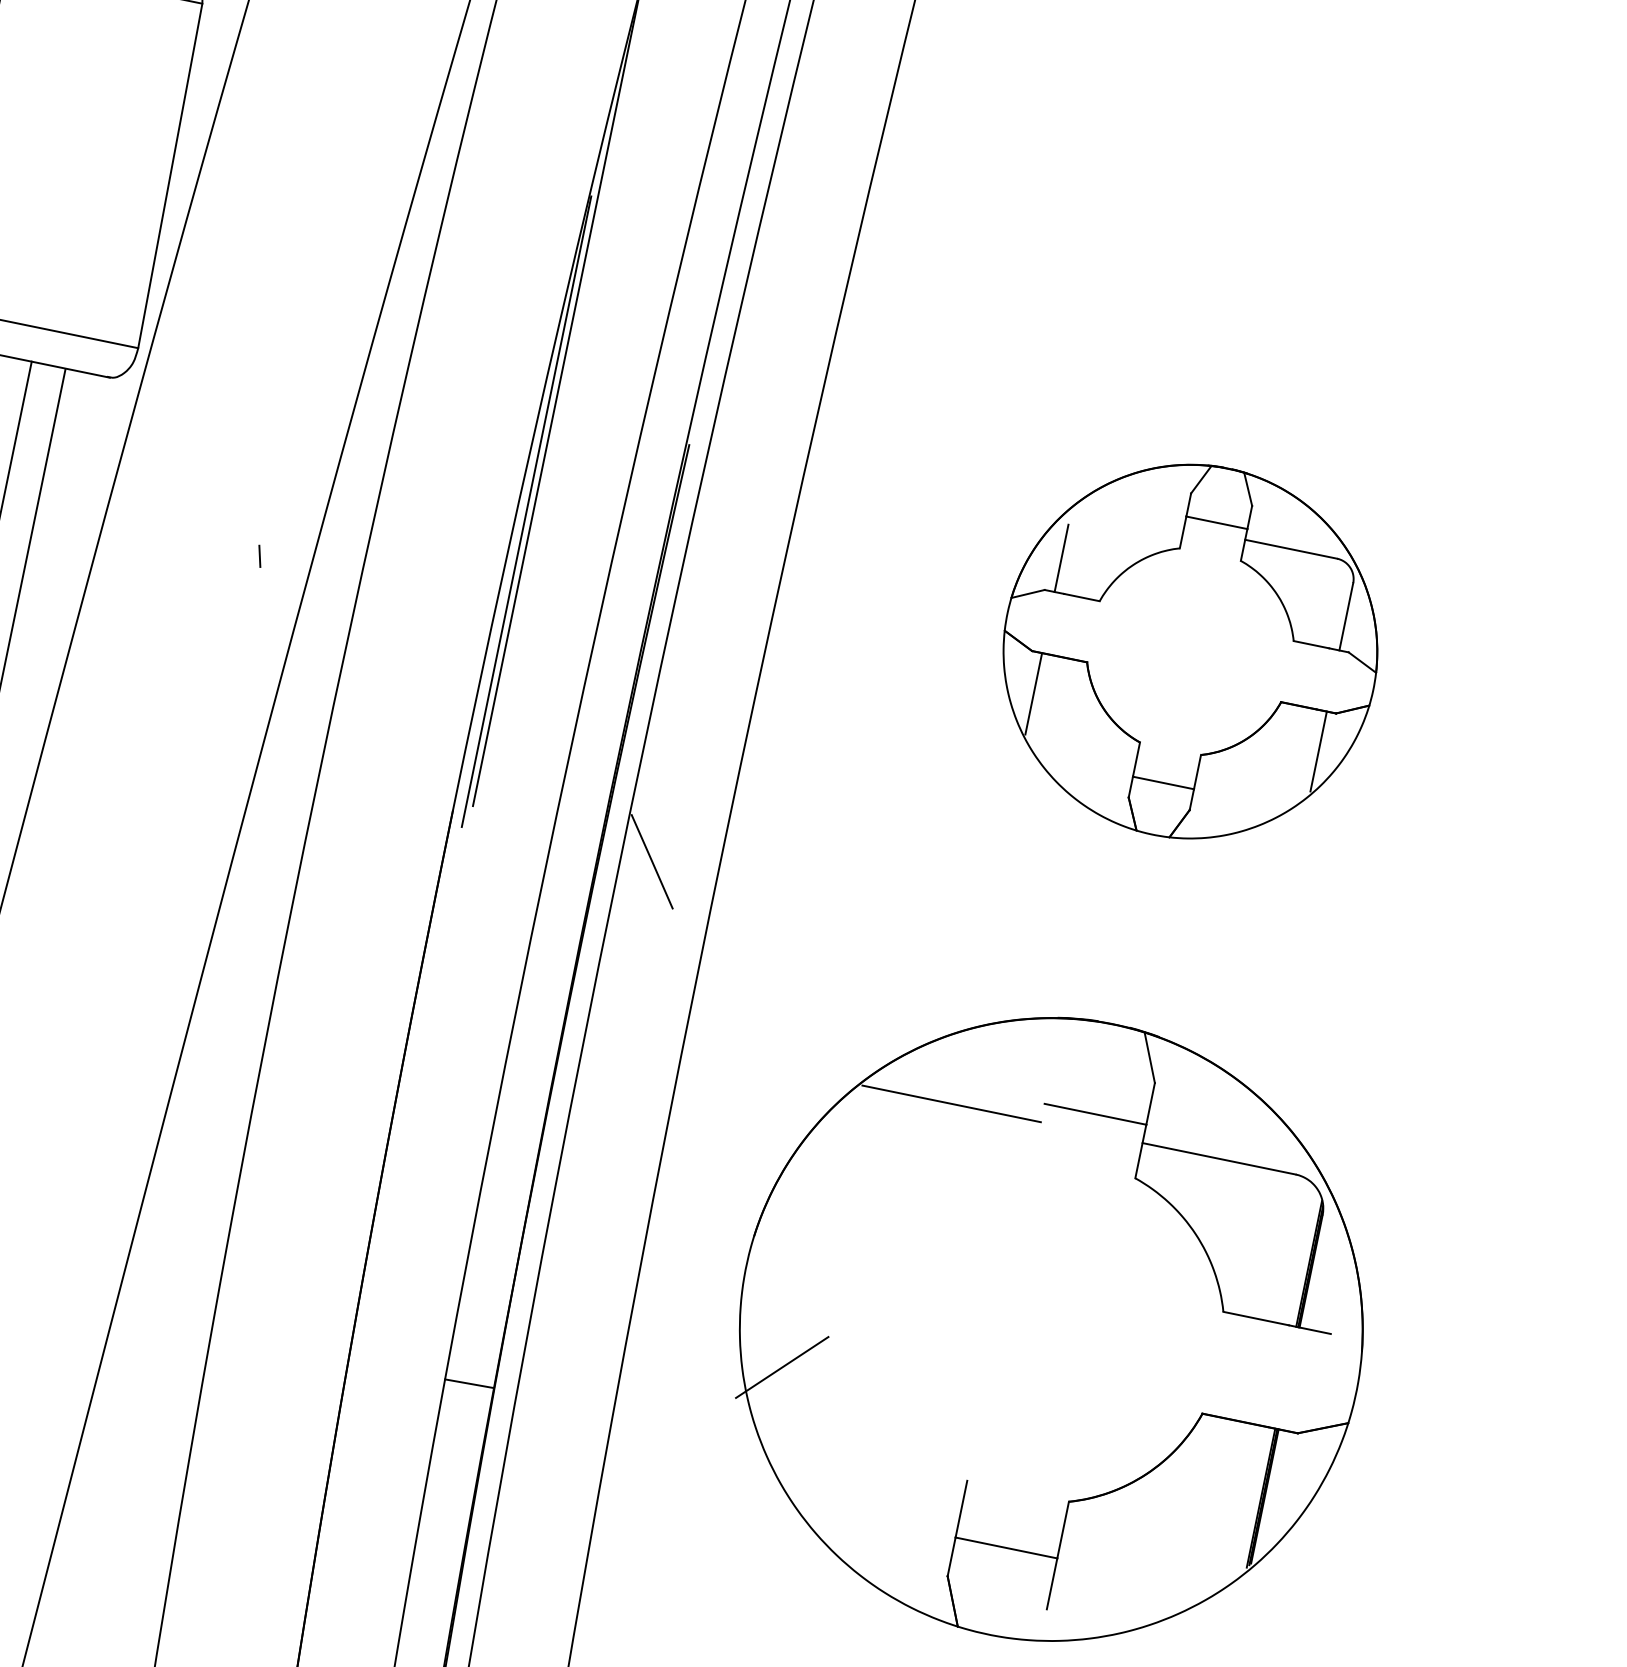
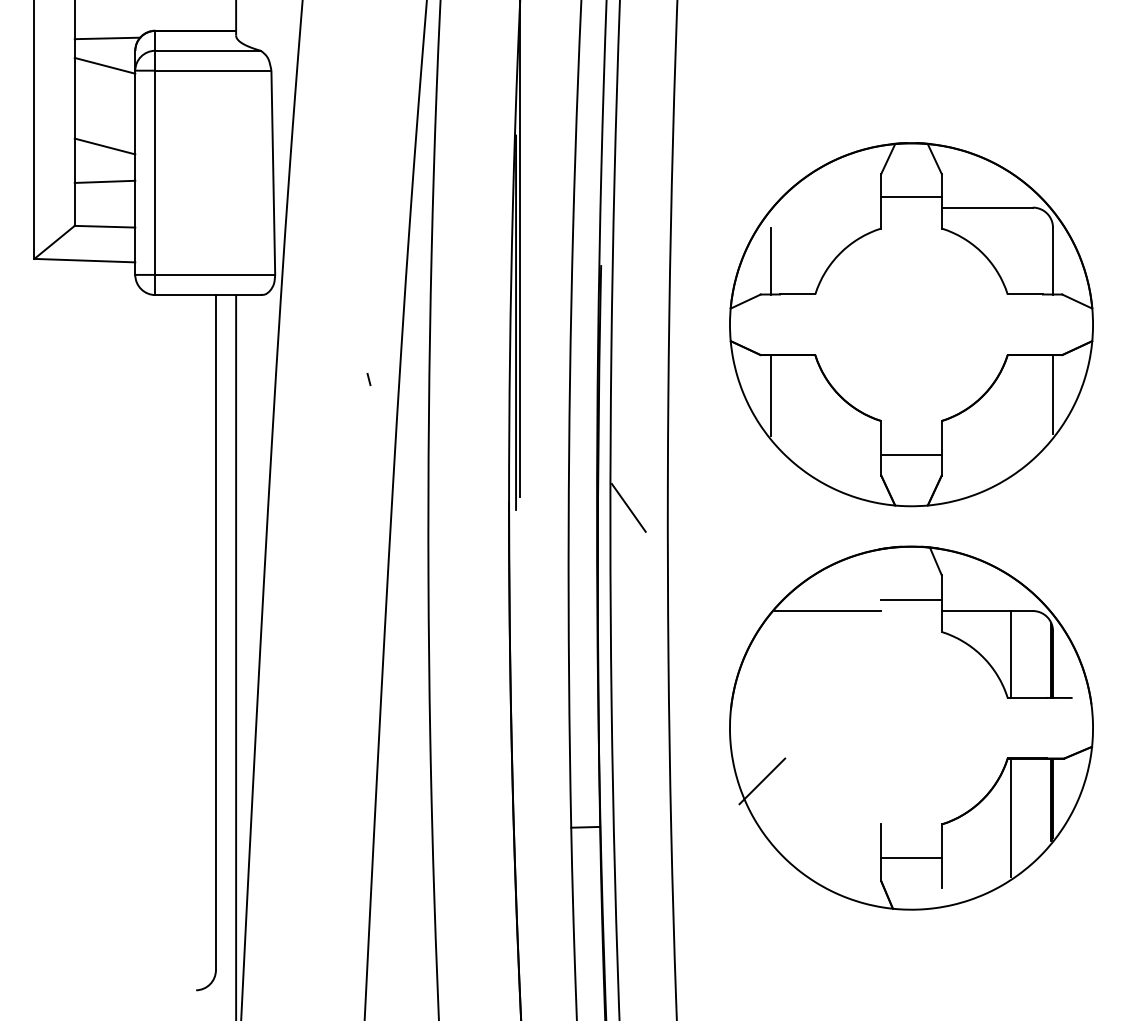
part: (1190, 651) -> (911, 324), size x1.67
line: (1243, 1239) -> (1010, 654), added
line: (1186, 1513) -> (1010, 817), added

